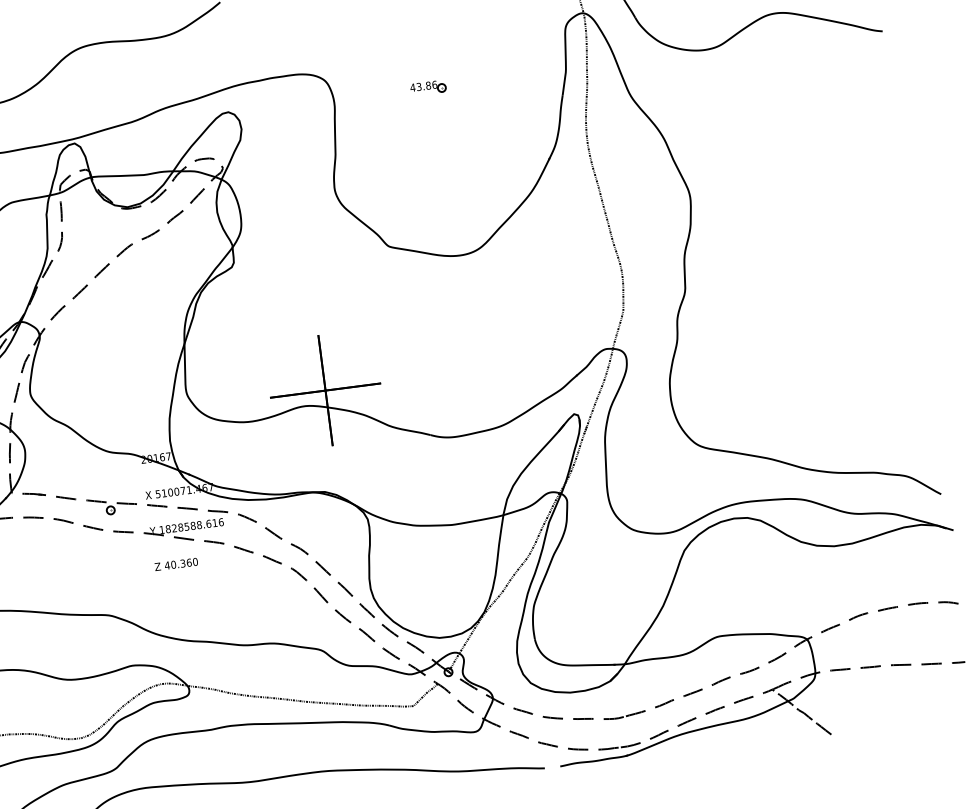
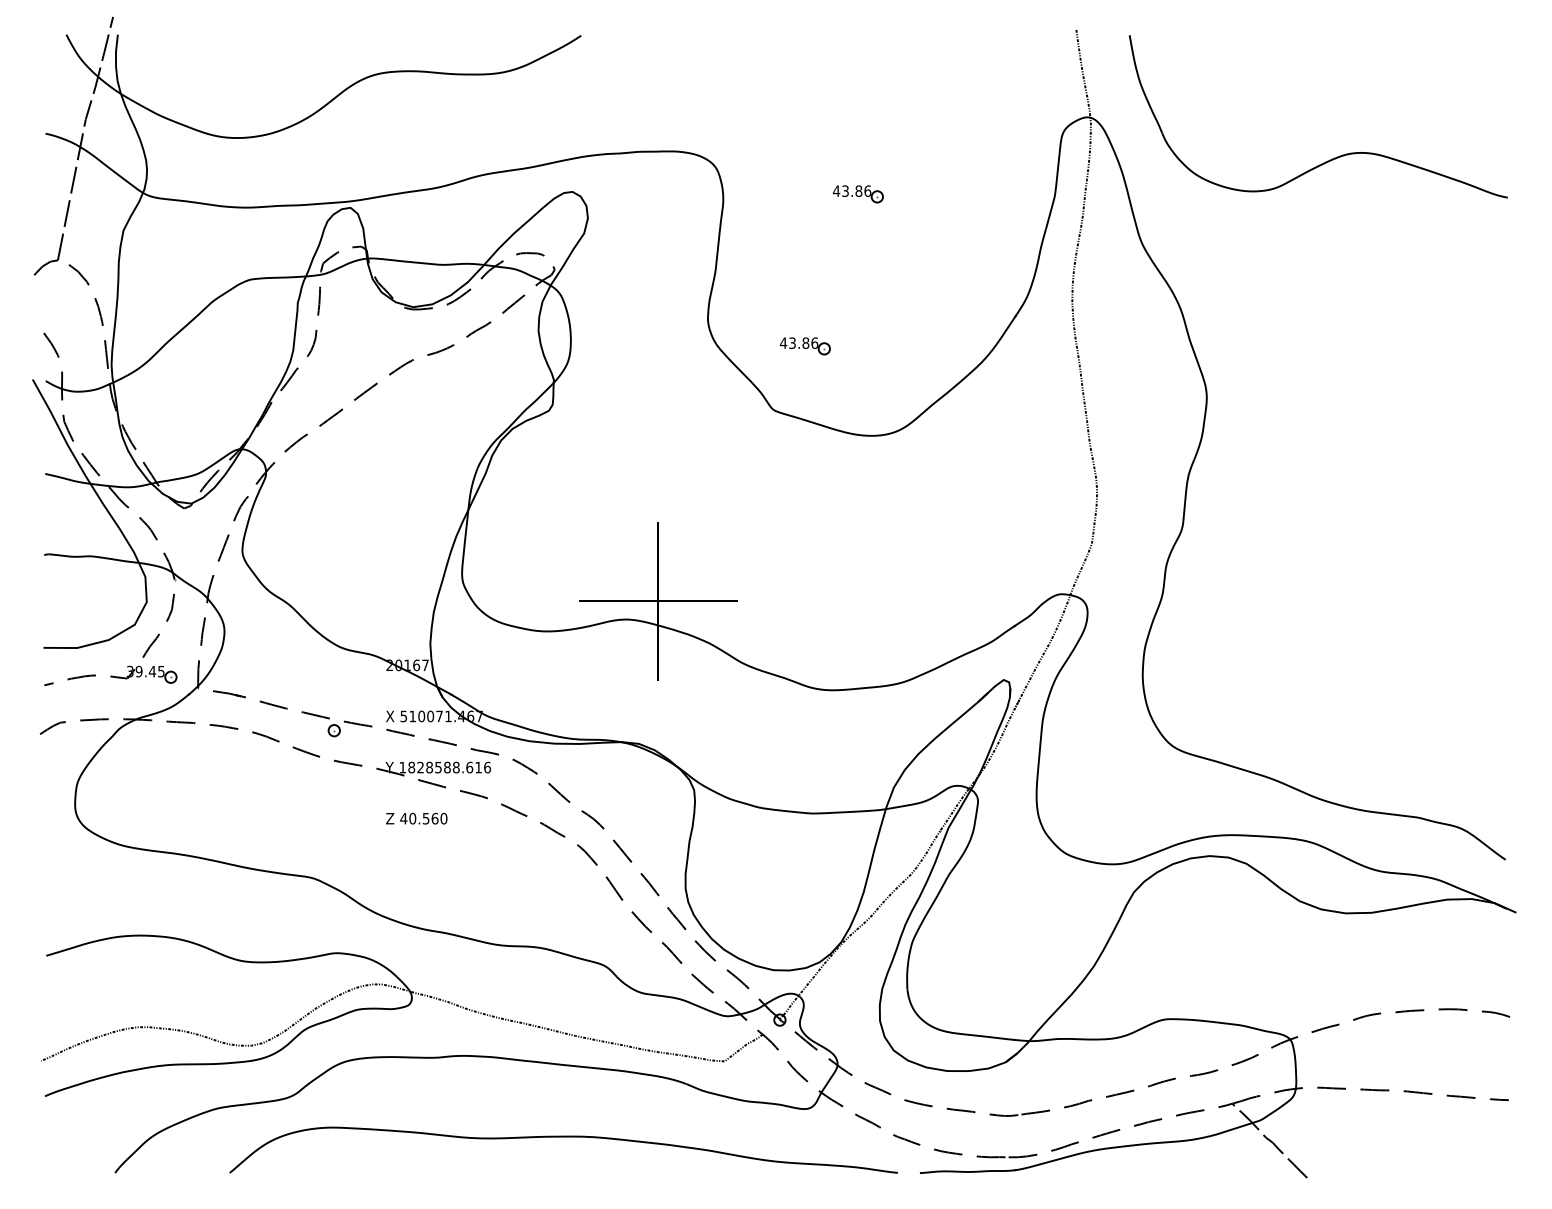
part: (405, 199) -> (805, 346), added
text: (183, 562) -> (426, 817), 40.360 -> 40.560

